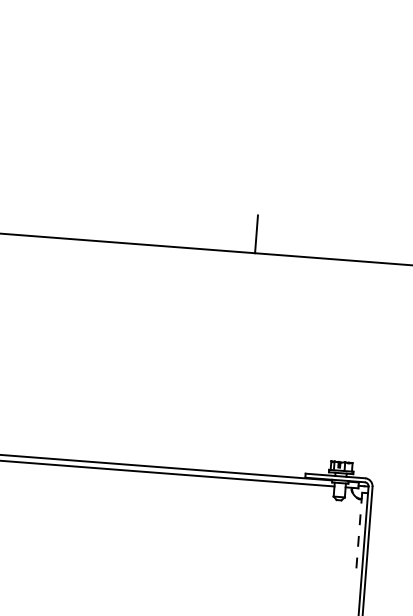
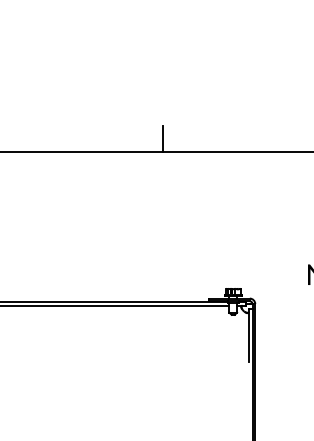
line: (359, 532) -> (248, 335), dashed -> solid

